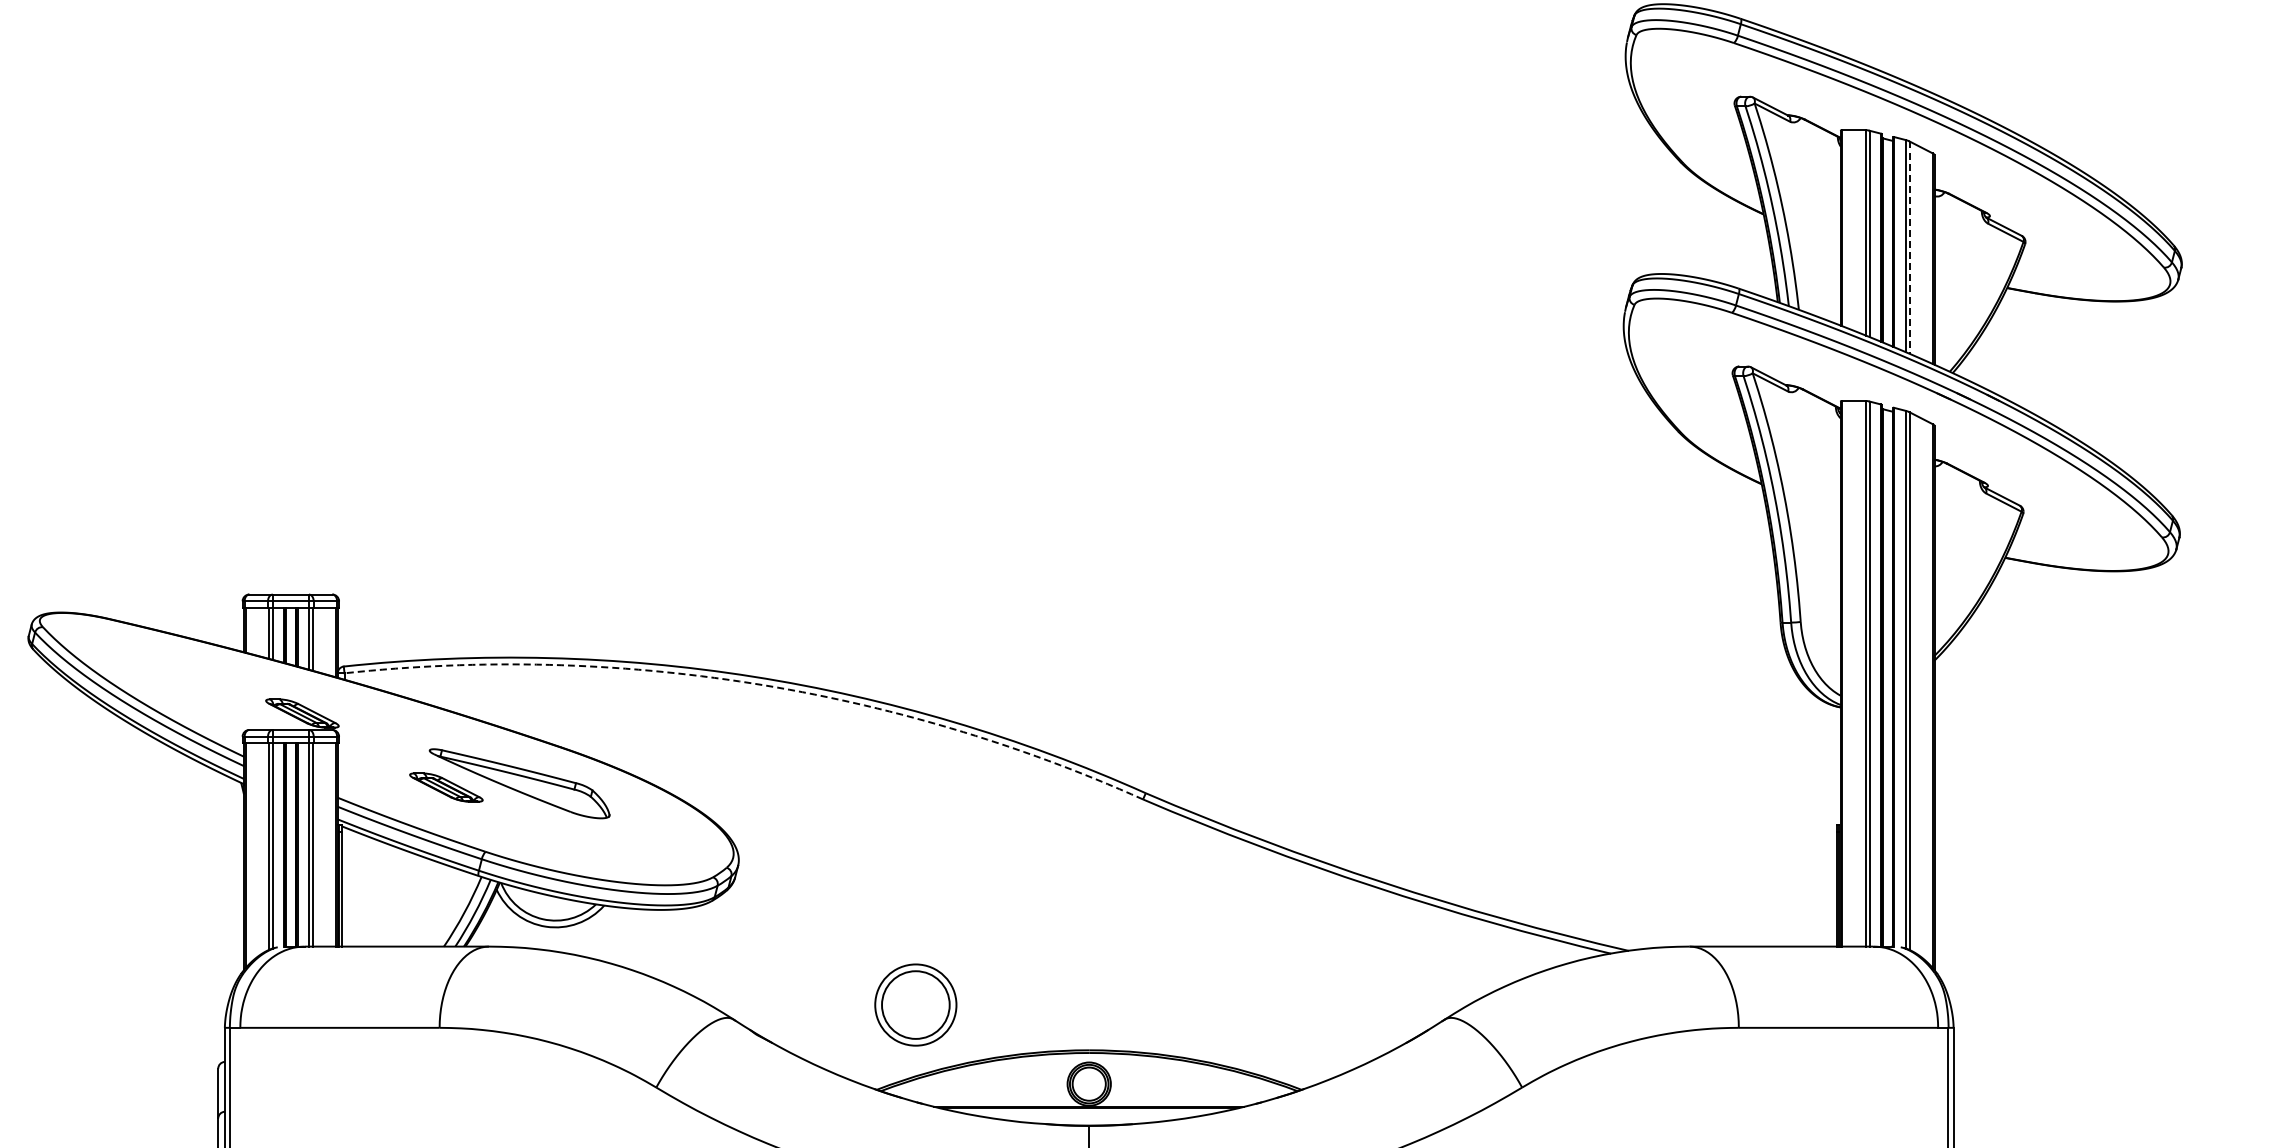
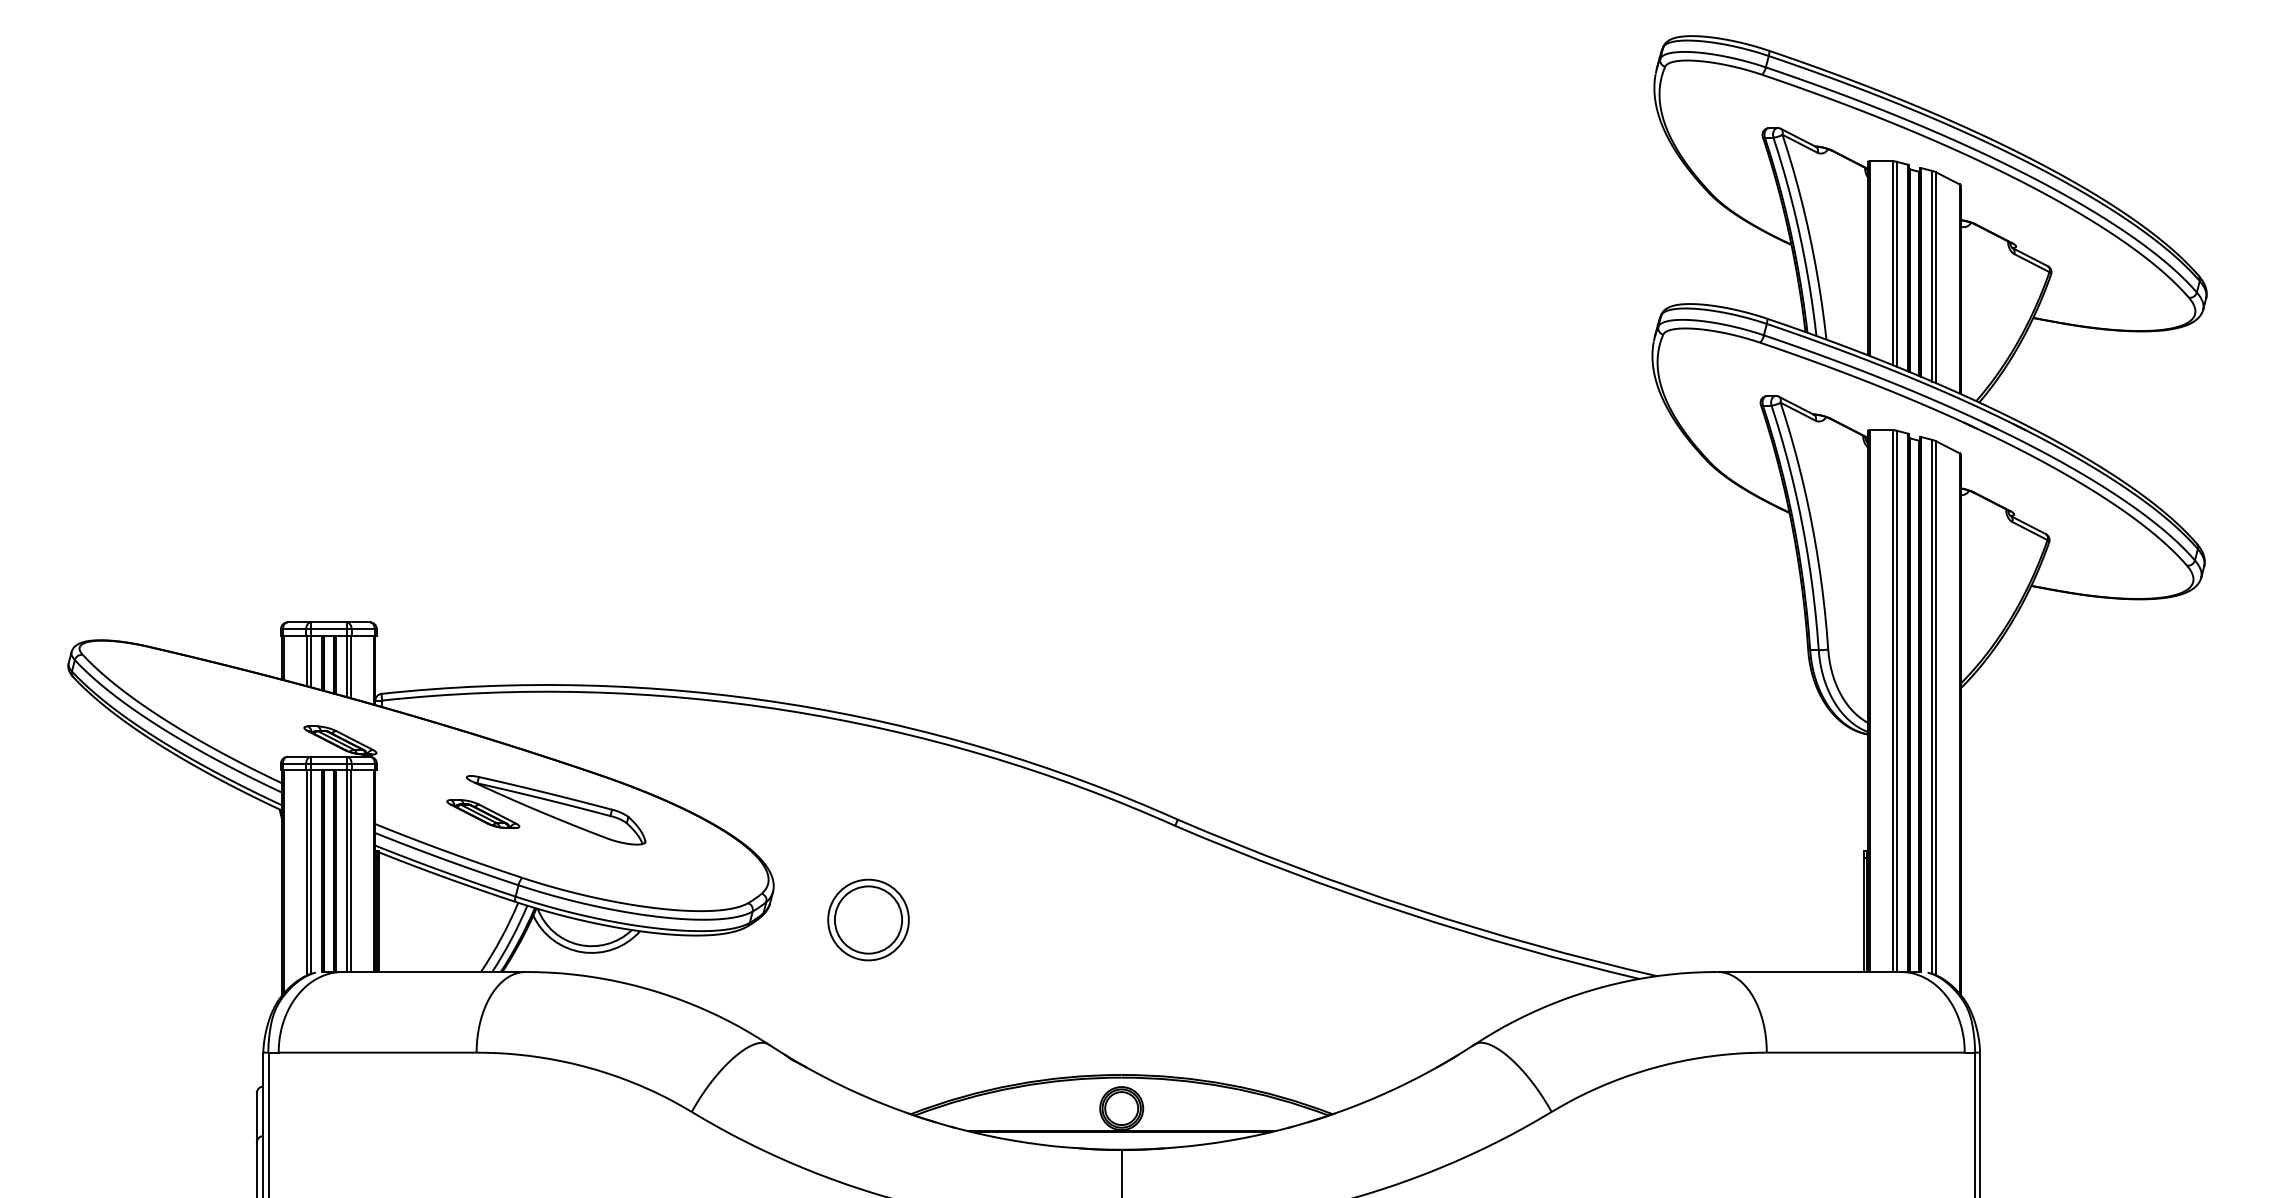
line: (1909, 248) -> (1936, 278), dashed -> solid
arc: (752, 683) -> (787, 710), dashed -> solid
part: (915, 1004) -> (868, 919), moved

